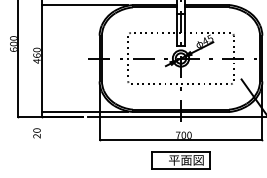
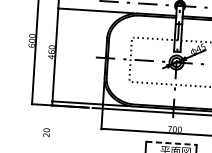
text: (36, 133) -> (46, 132), moved
line: (181, 151) -> (171, 143), solid -> dashed

